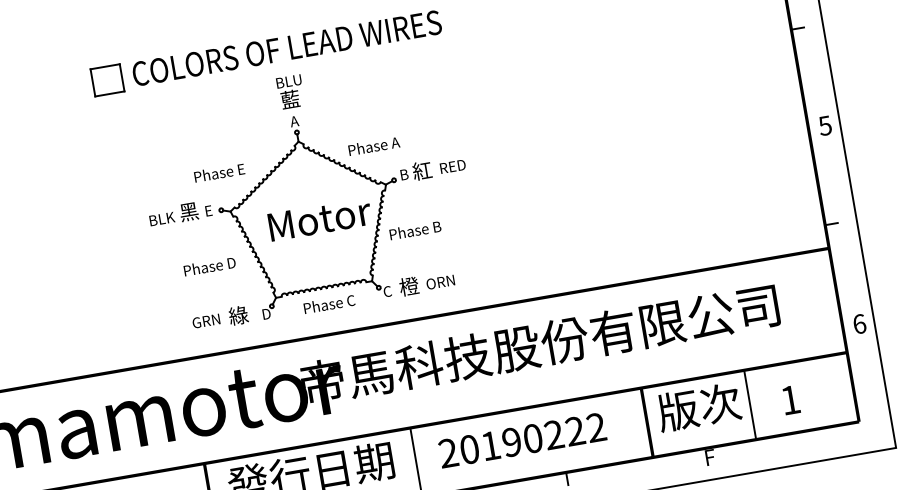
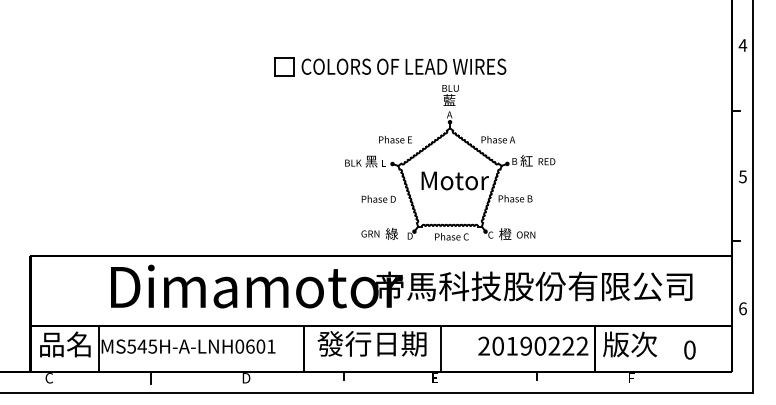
part: (308, 192) -> (450, 162), moved
text: (789, 399) -> (689, 349), 1 -> 0
line: (750, 404) -> (663, 348), removed
text: (522, 439) -> (533, 345), moved

